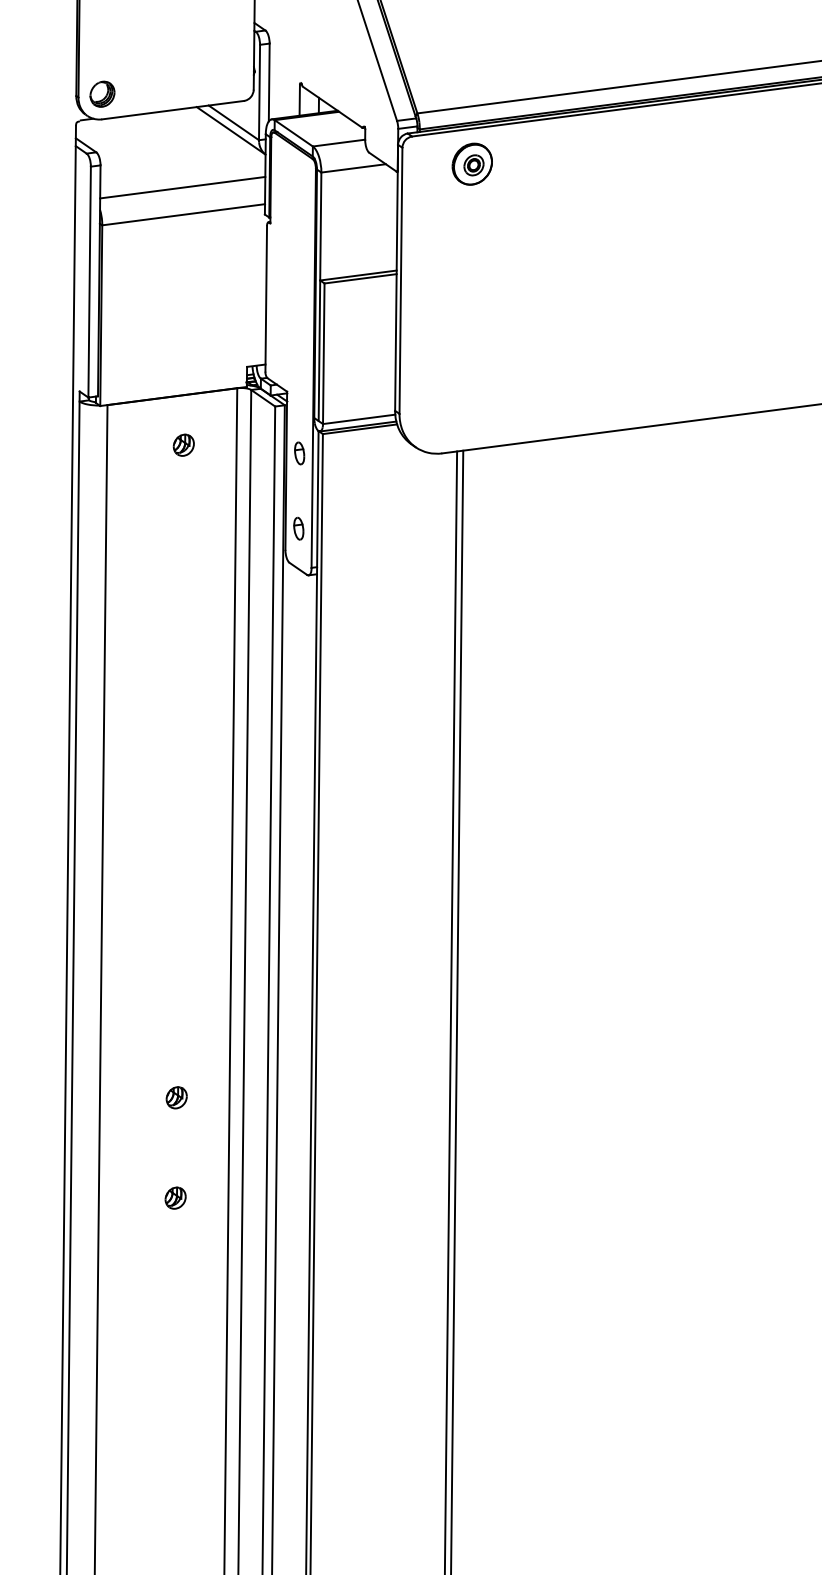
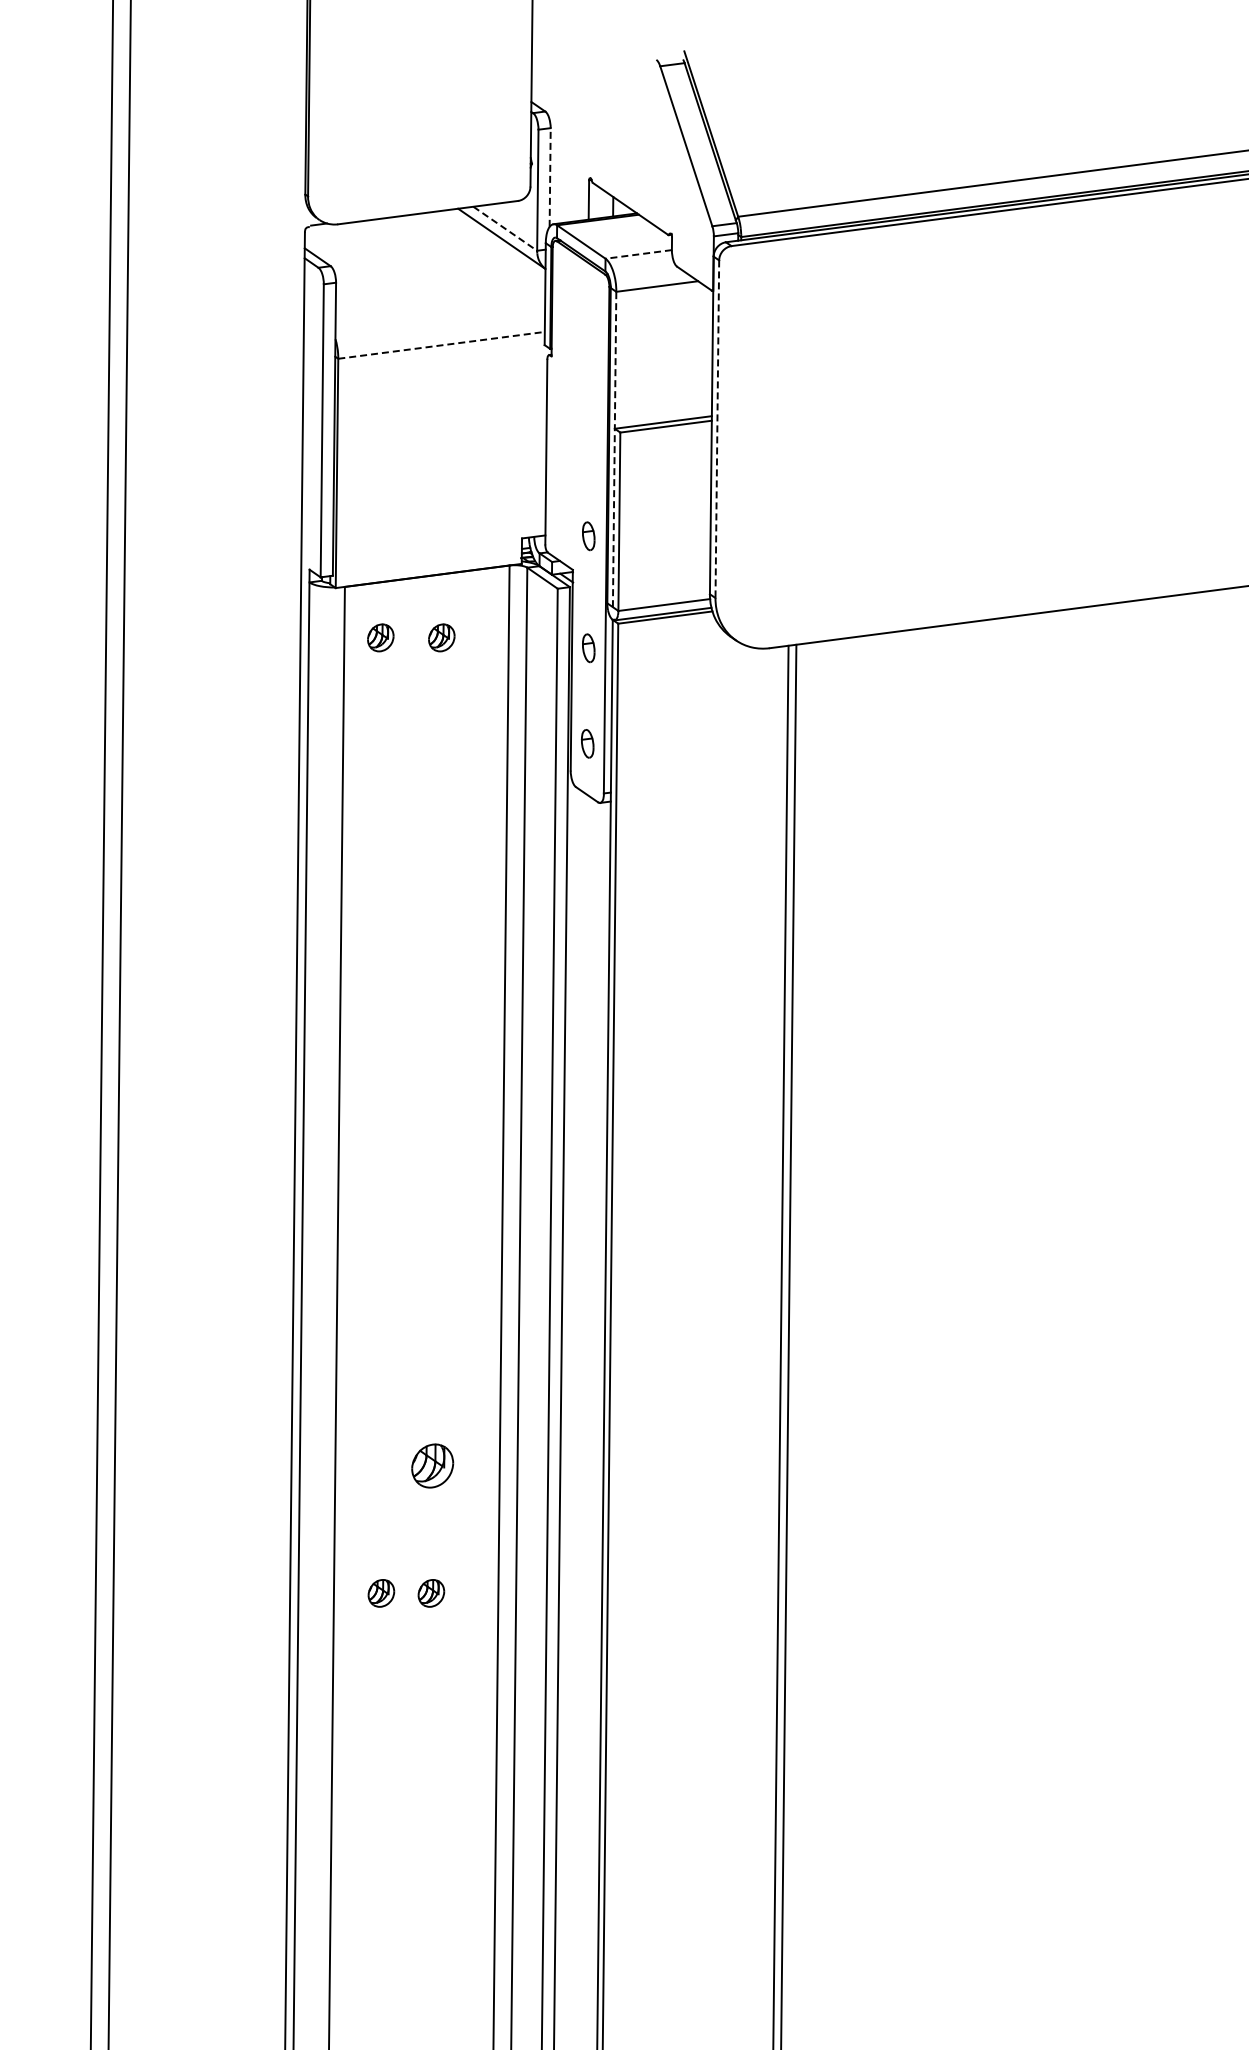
line: (269, 82) -> (550, 177), solid -> dashed
part: (102, 94) -> (338, 192), removed
line: (234, 122) -> (505, 228), solid -> dashed
line: (338, 143) -> (638, 254), solid -> dashed
part: (472, 164) -> (807, 281), removed
line: (182, 187) -> (440, 310), removed
line: (184, 214) -> (442, 345), solid -> dashed
line: (401, 281) -> (717, 429), solid -> dashed
line: (319, 296) -> (614, 449), solid -> dashed
part: (299, 365) -> (588, 536), added
part: (135, 444) -> (380, 637), added
part: (176, 1097) -> (432, 1465), size x1.6
part: (136, 1198) -> (381, 1593), added

